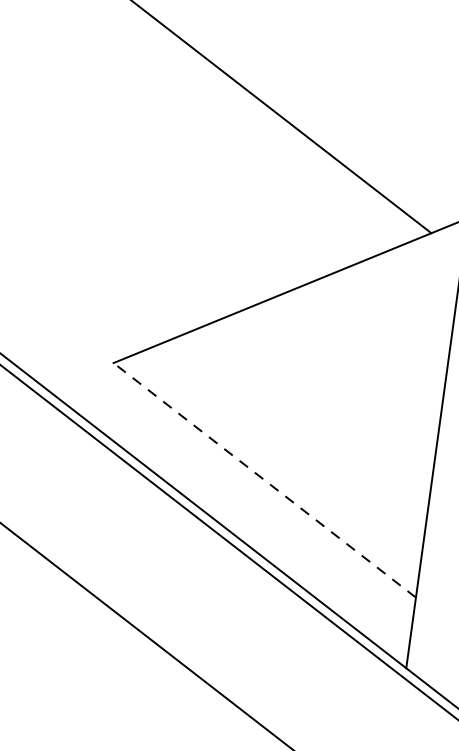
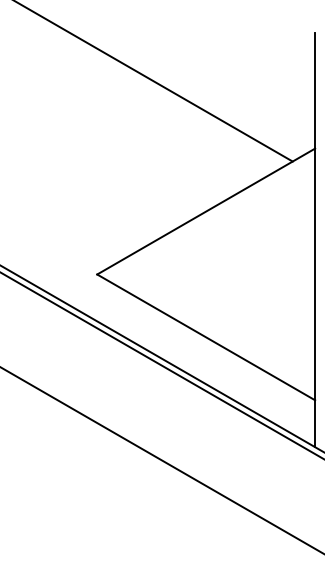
line: (265, 480) -> (206, 337), dashed -> solid

